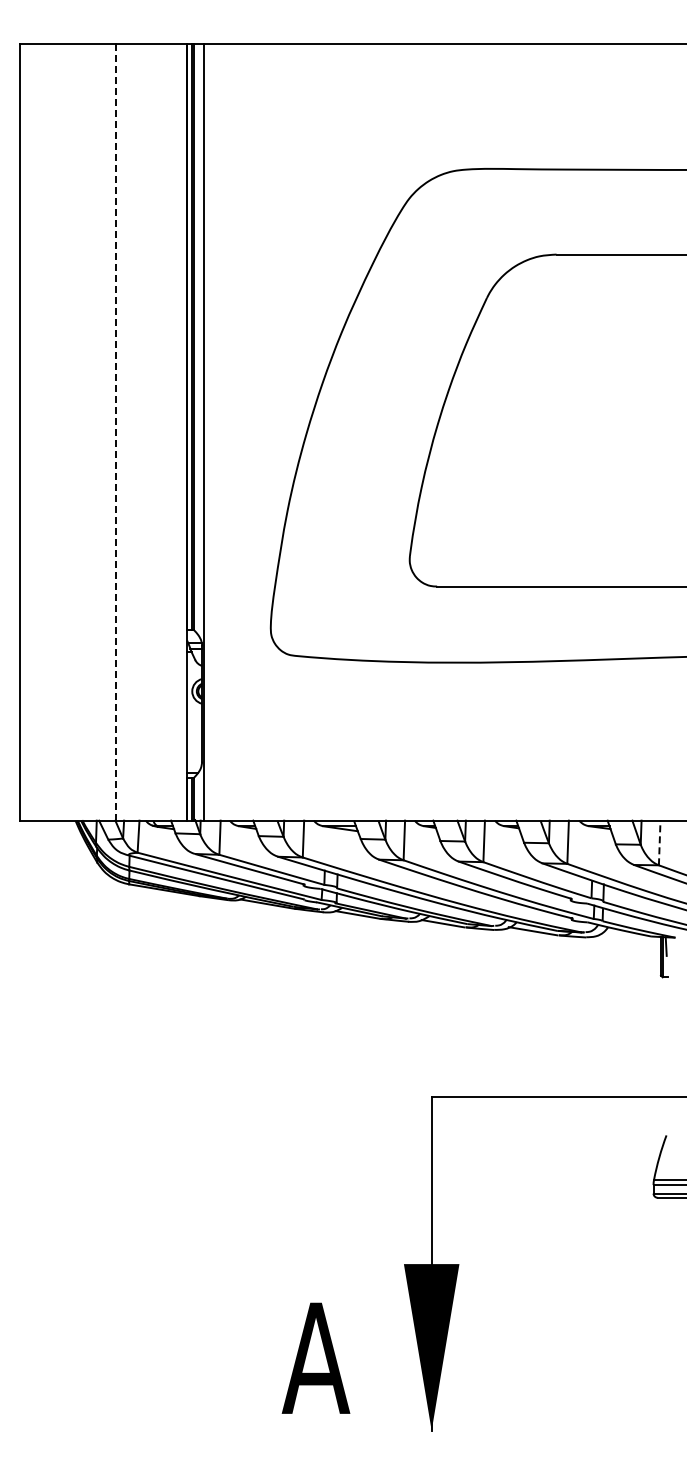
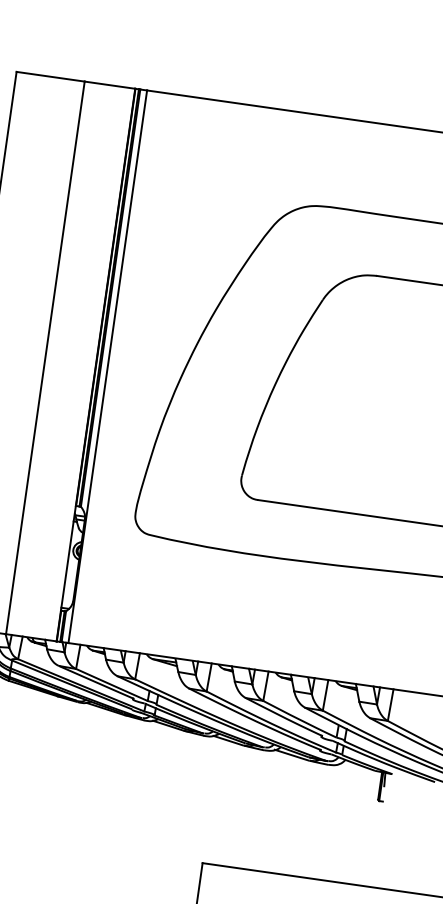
line: (116, 432) -> (45, 357), dashed -> solid
line: (659, 842) -> (390, 704), dashed -> solid

